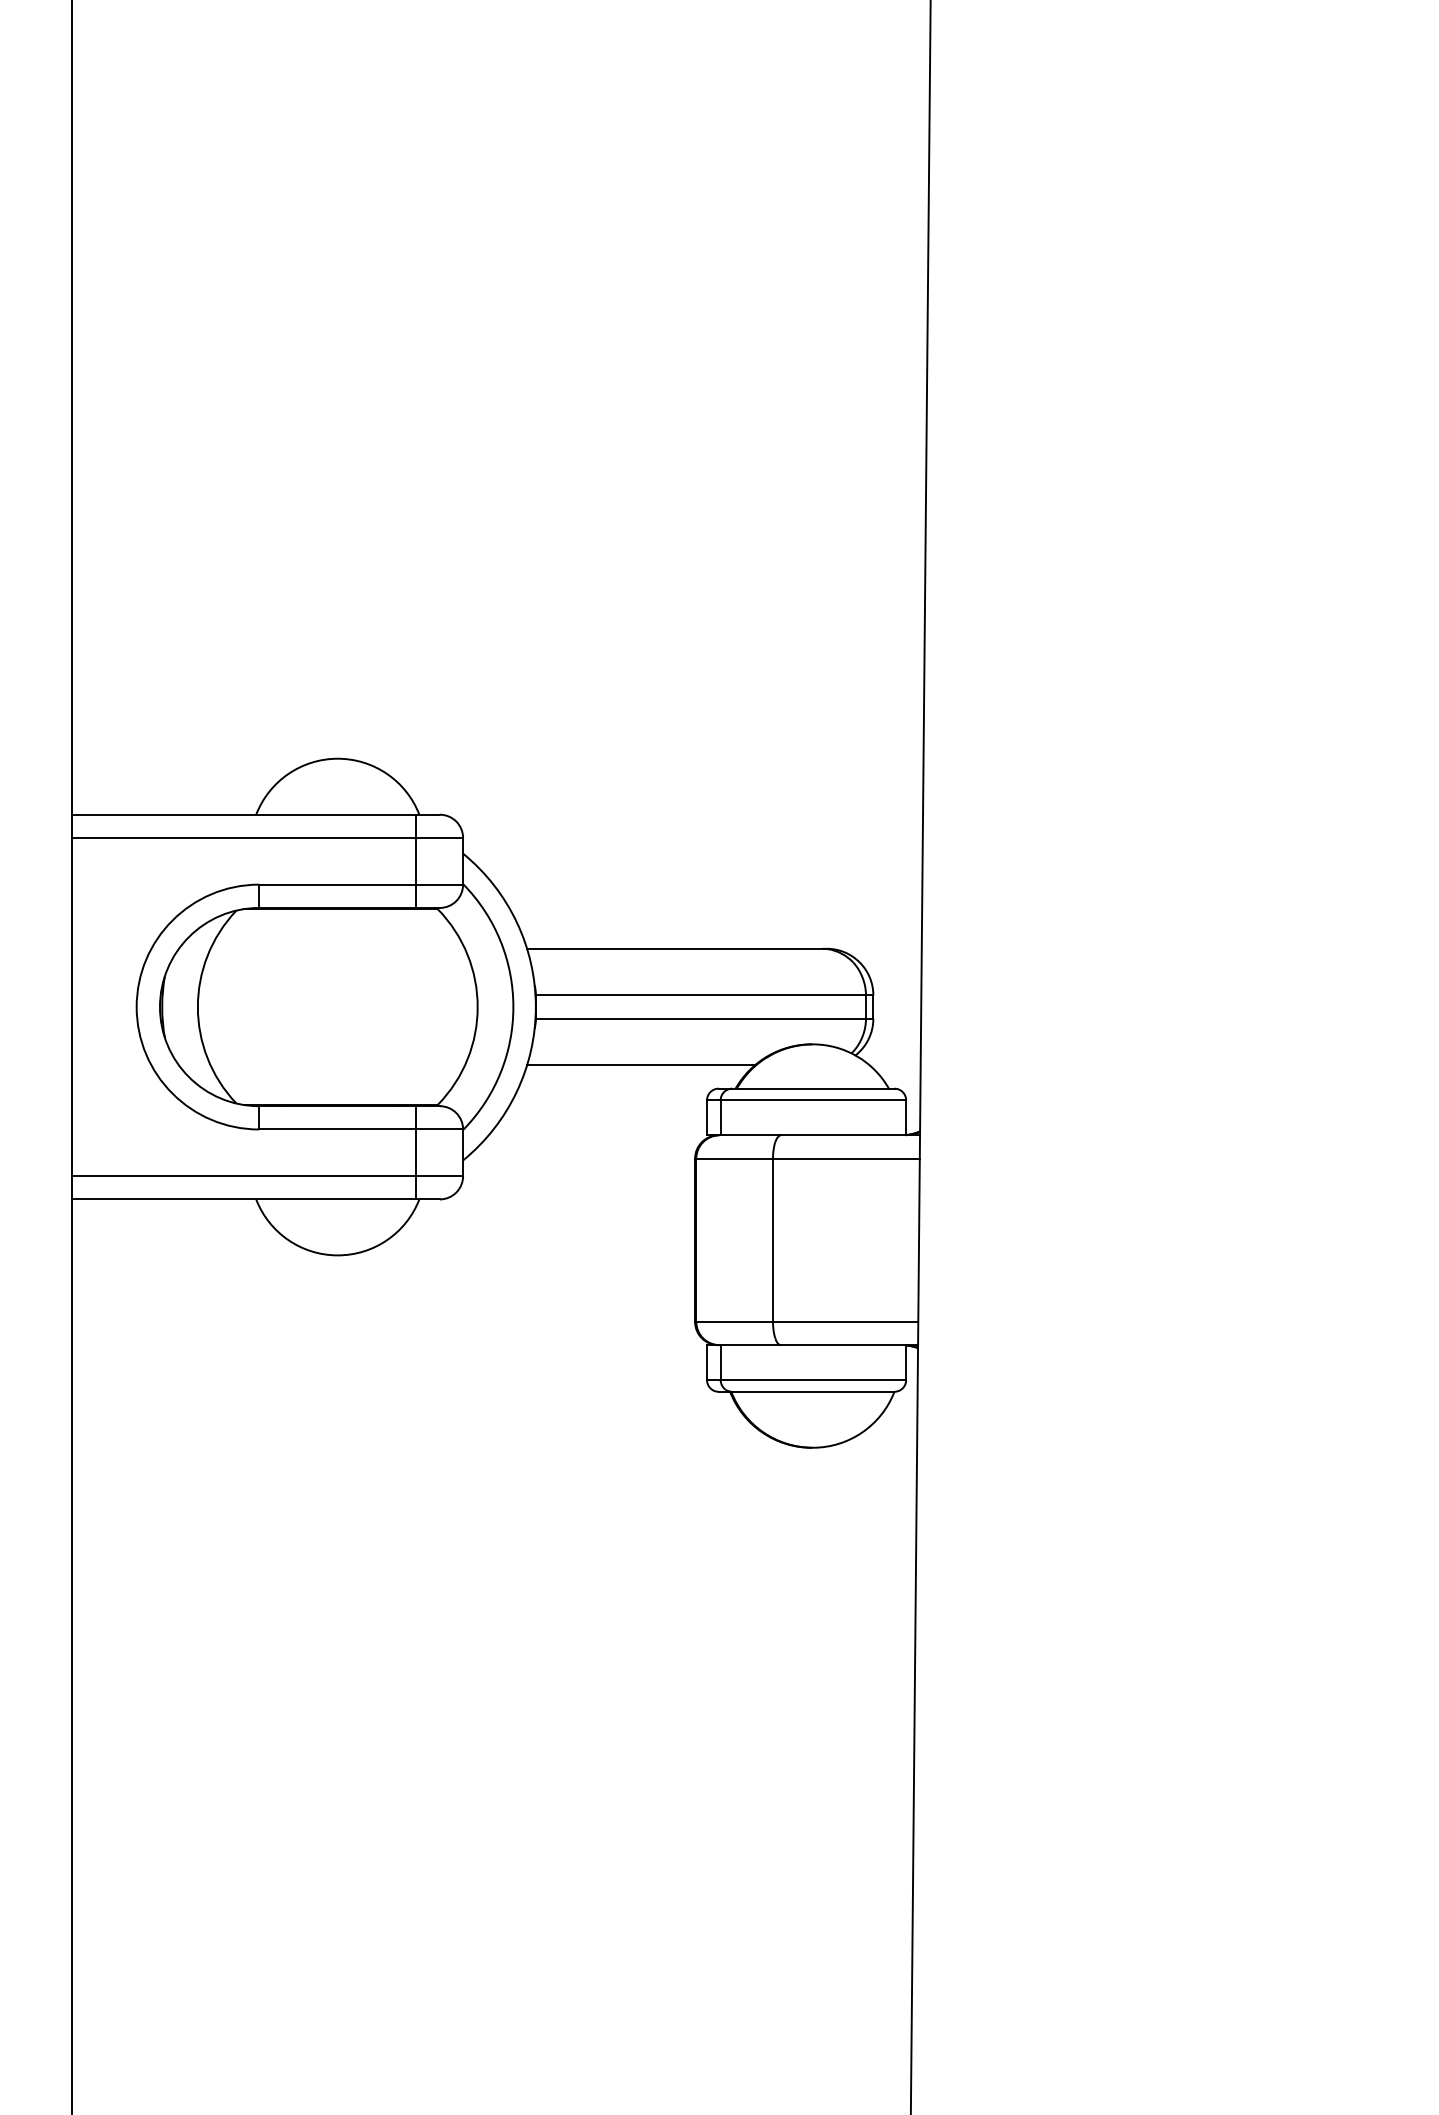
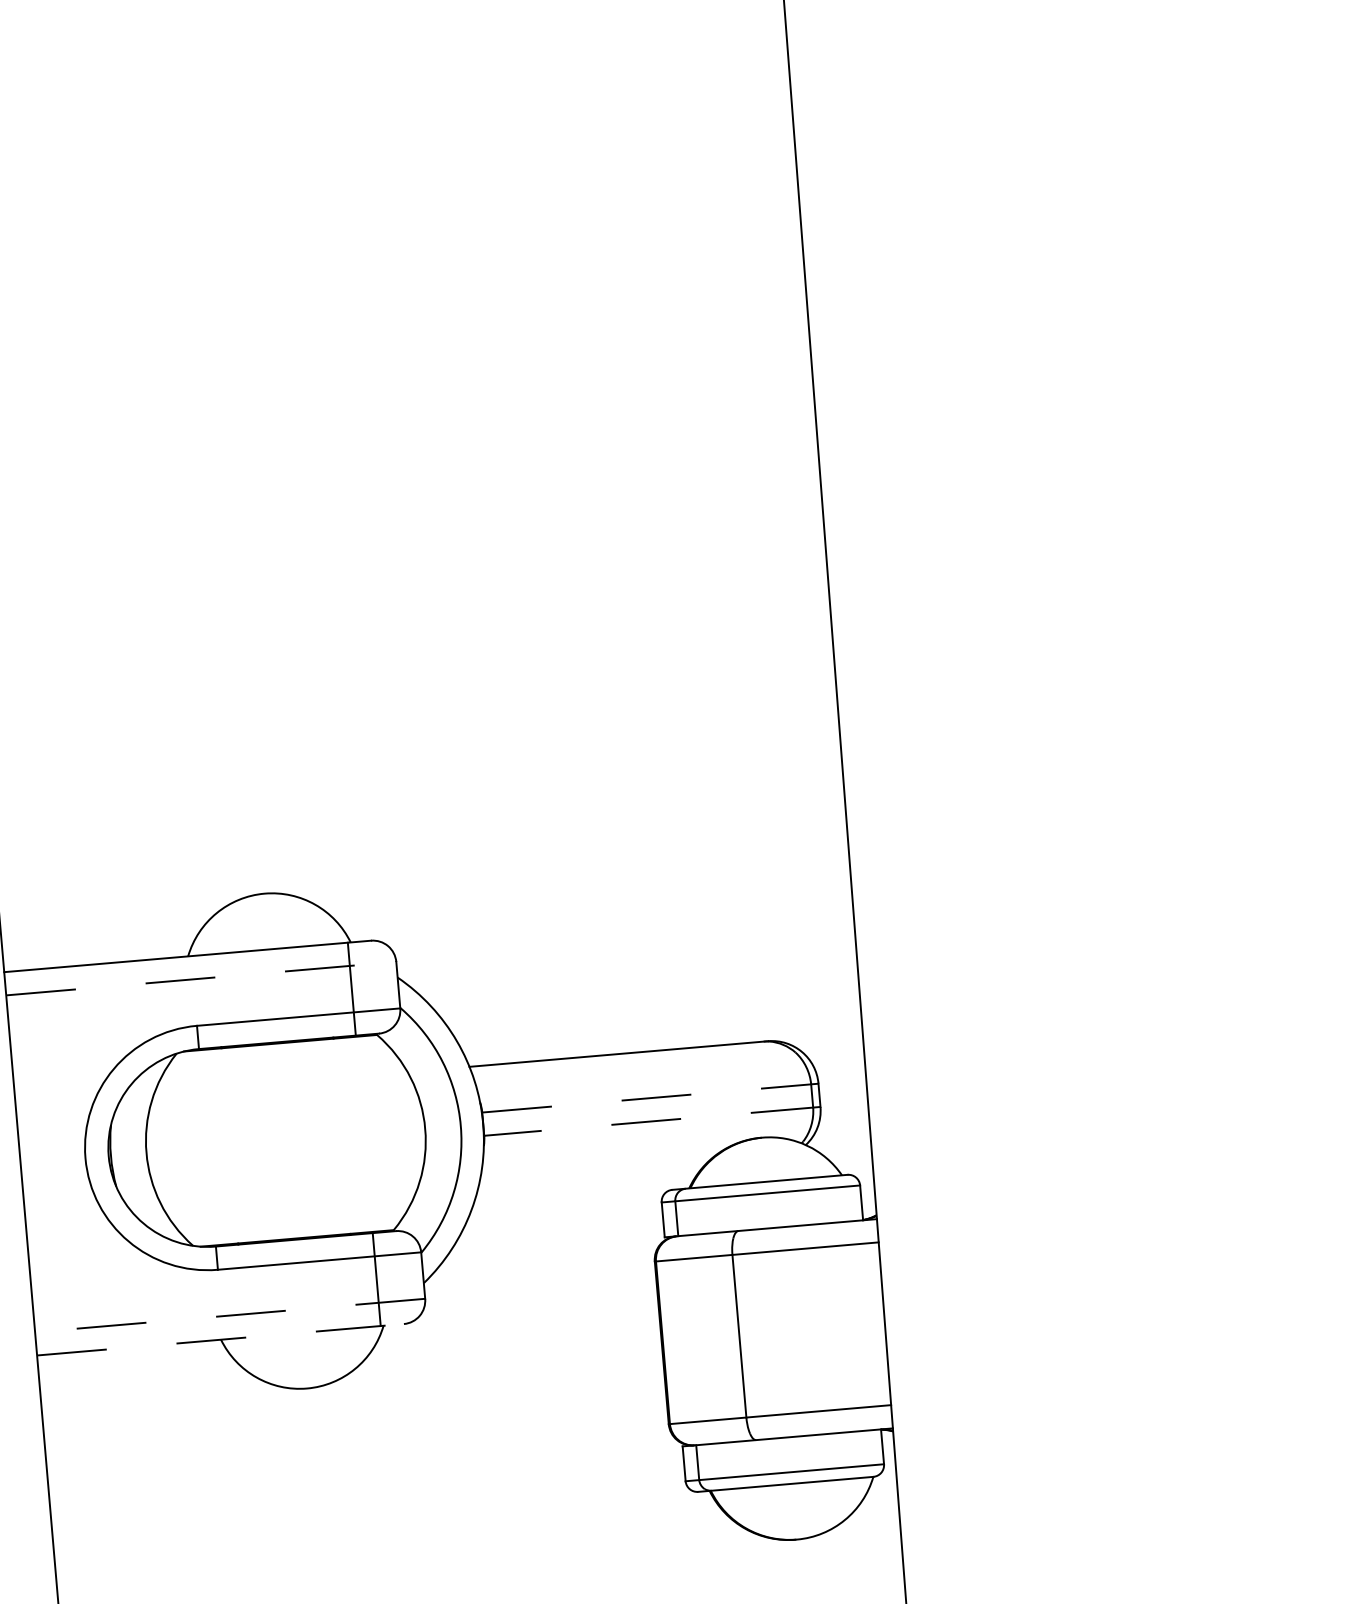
line: (267, 838) -> (201, 979), solid -> dashed
line: (704, 995) -> (650, 1098), solid -> dashed
line: (704, 1018) -> (652, 1121), solid -> dashed
line: (641, 1065) -> (593, 1173), removed
line: (267, 1176) -> (230, 1315), solid -> dashed
line: (256, 1199) -> (221, 1339), solid -> dashed

